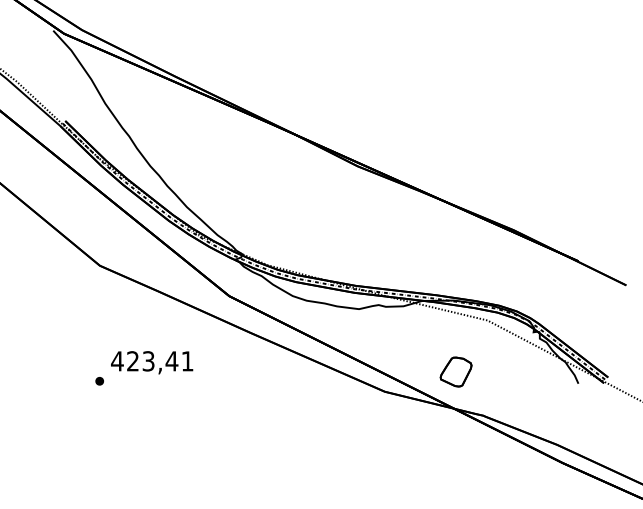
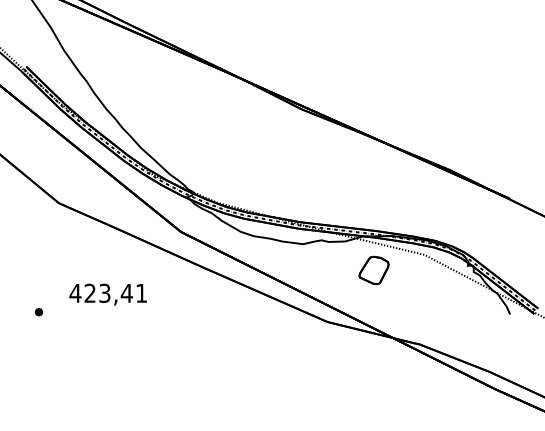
part: (455, 371) -> (373, 269), moved
part: (99, 381) -> (38, 312), moved

